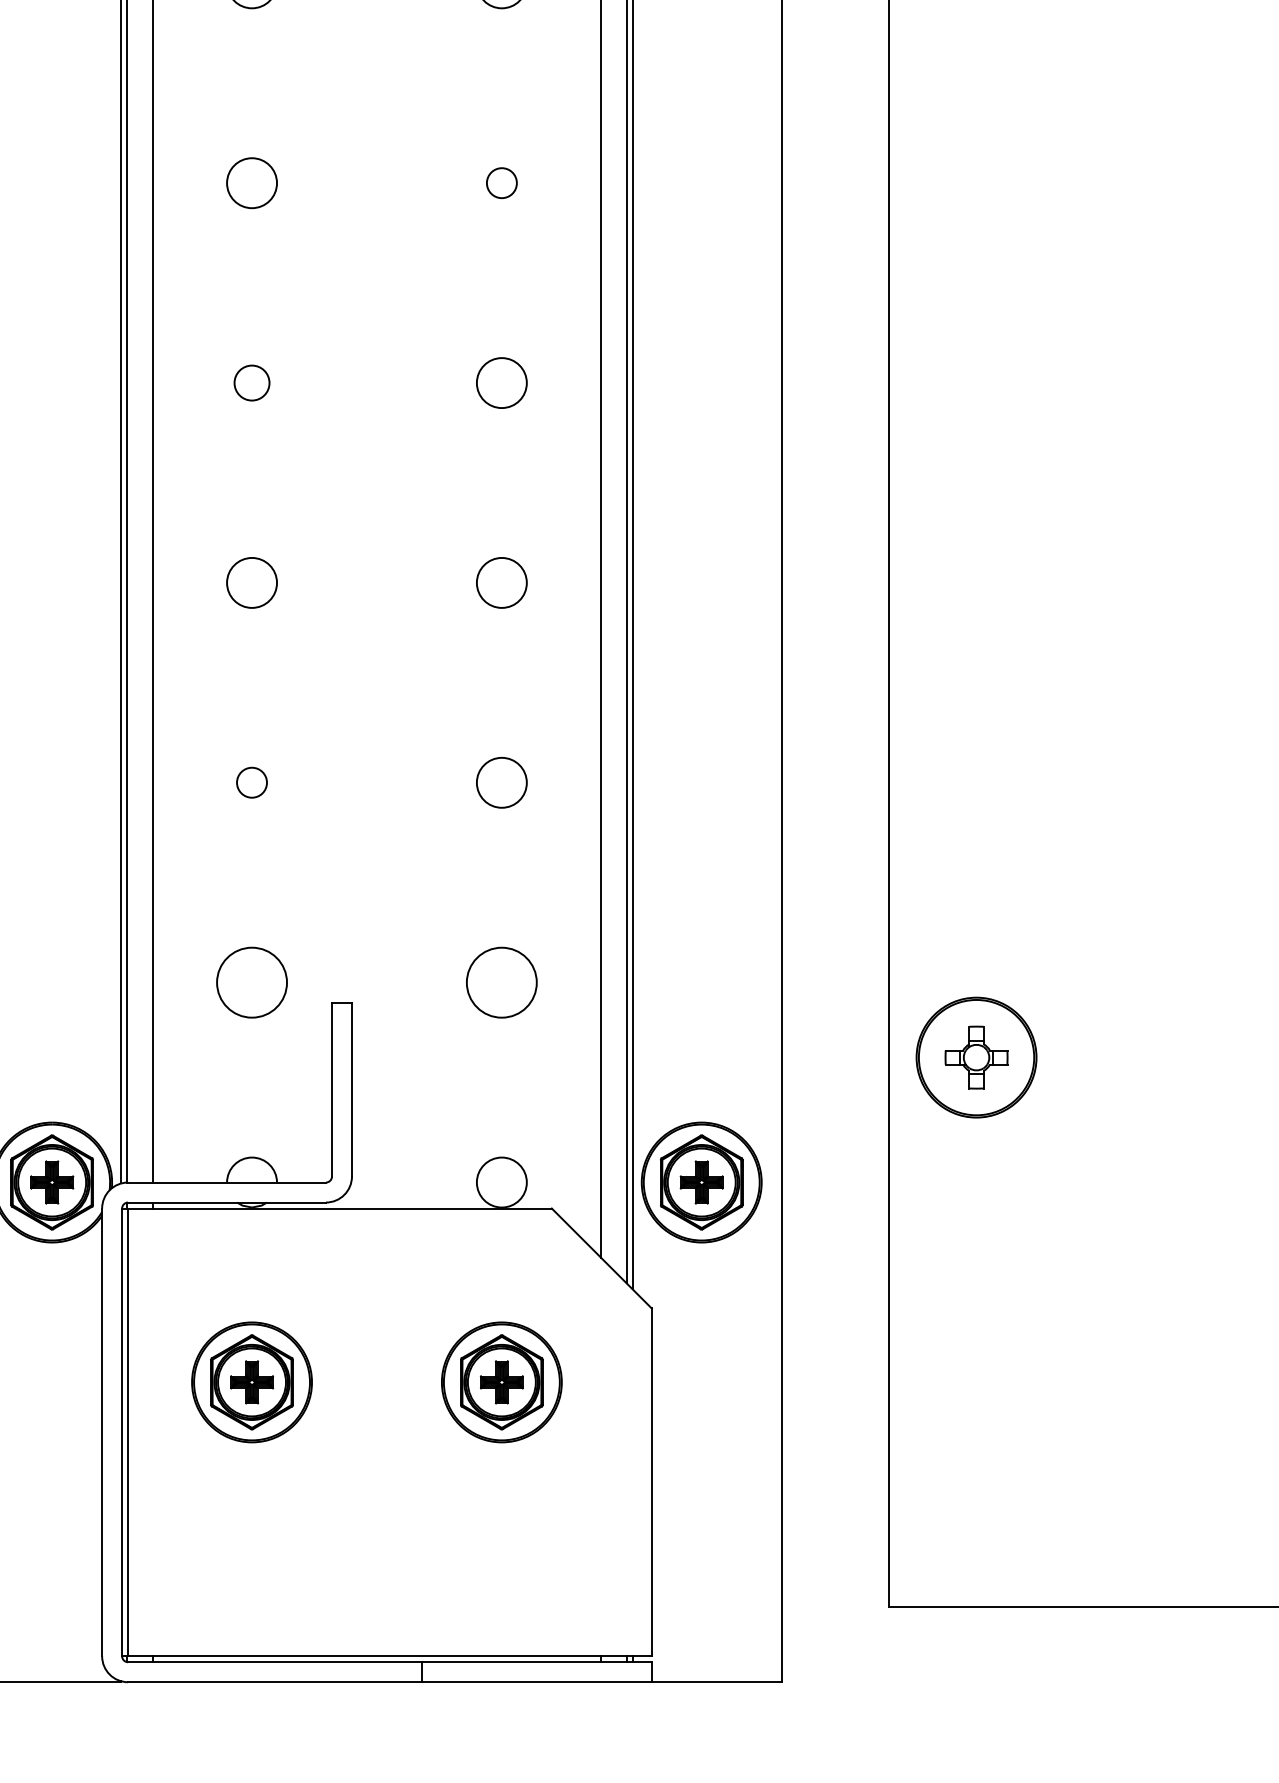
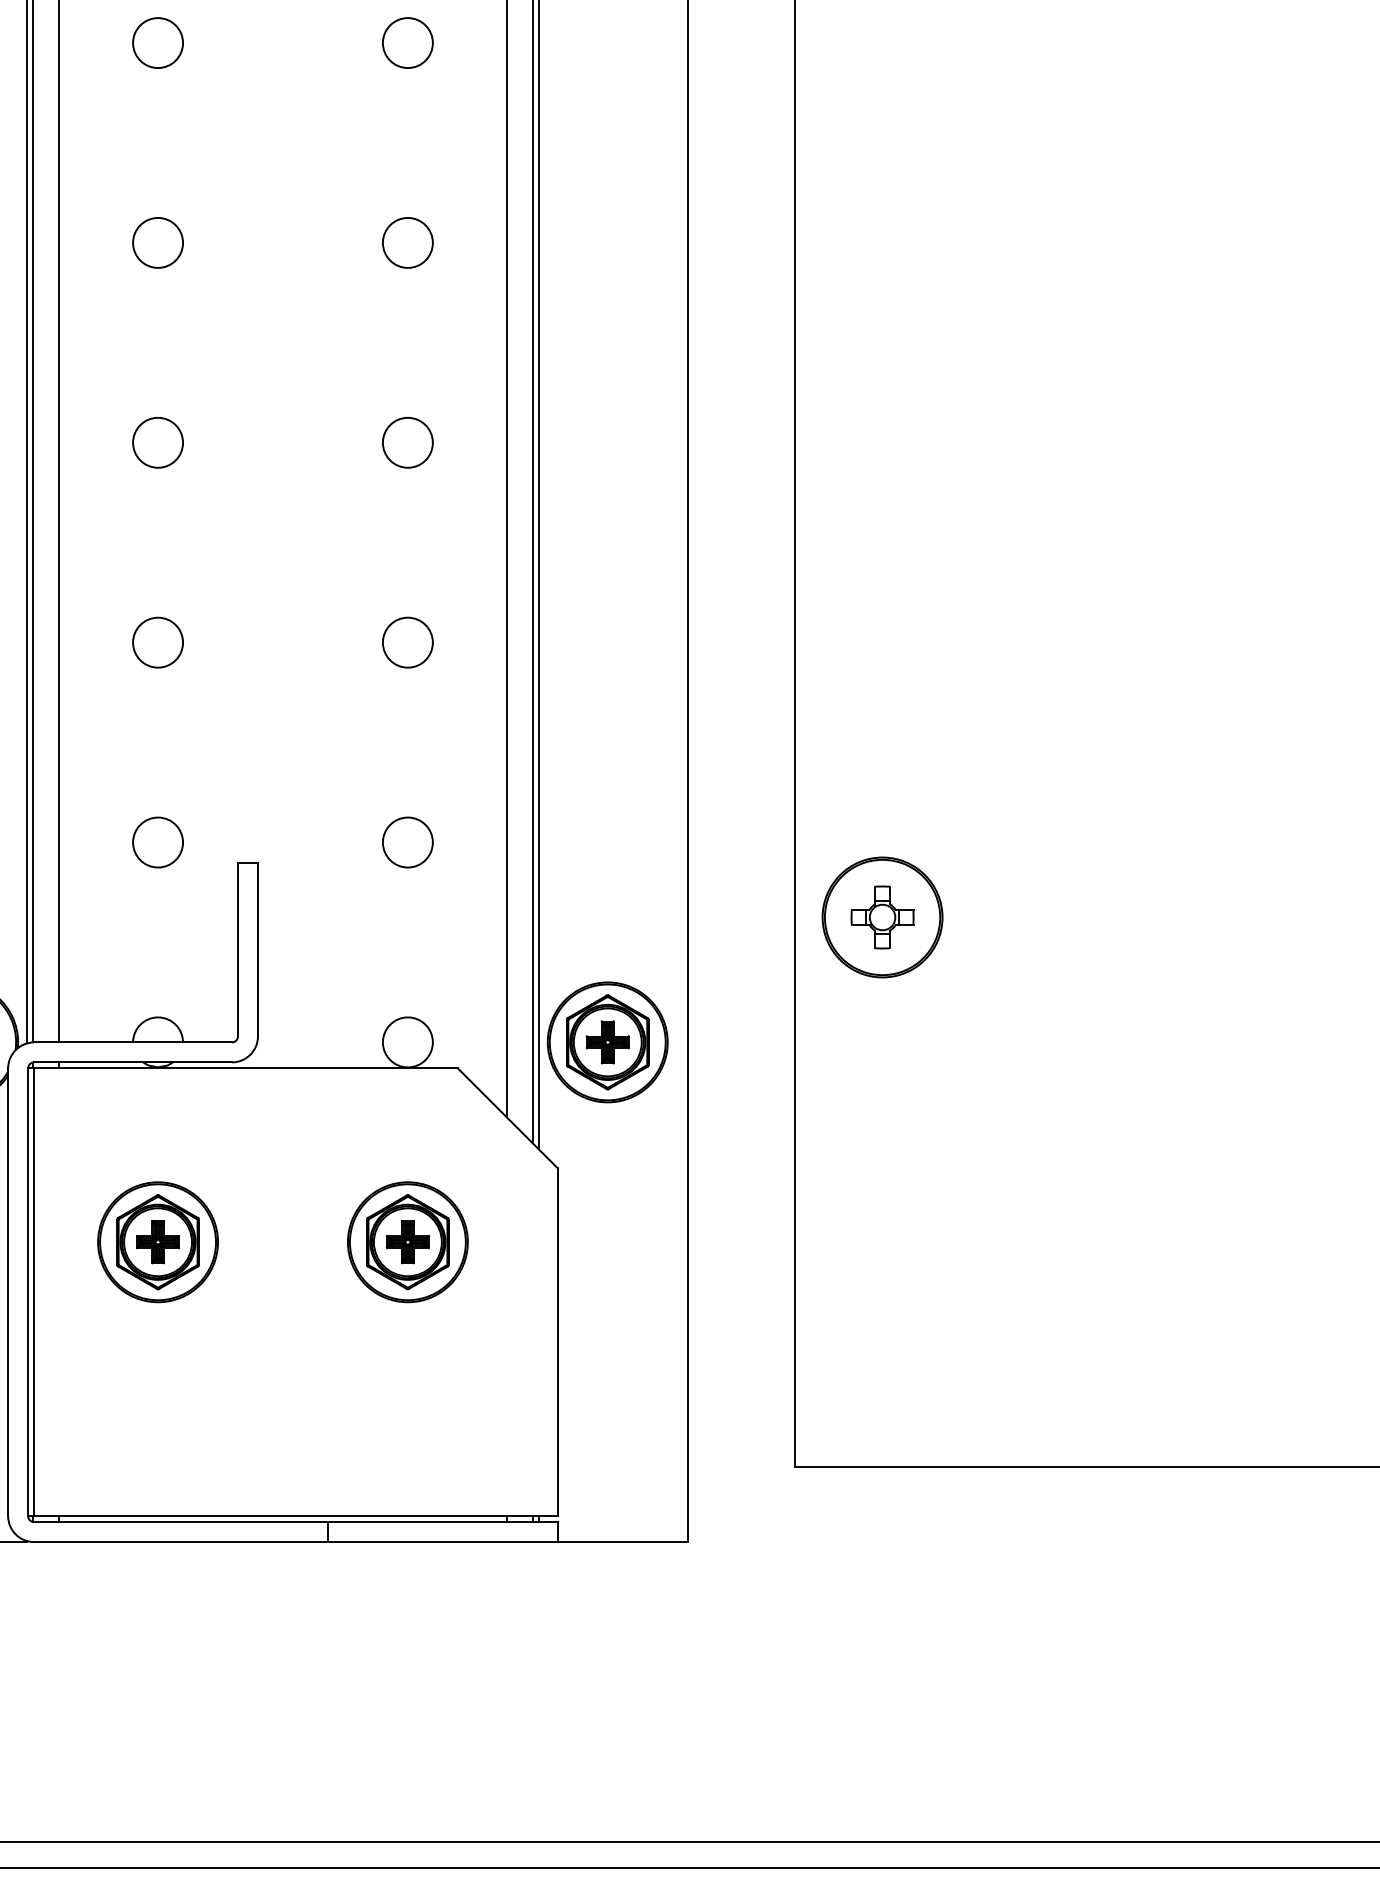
circle: (501, 182) -> (407, 42), size x1.67
circle: (252, 382) -> (158, 242), size x1.43
circle: (251, 782) -> (157, 642), size x1.67
circle: (252, 982) -> (158, 842), size x0.71
circle: (501, 982) -> (407, 842), size x0.71

